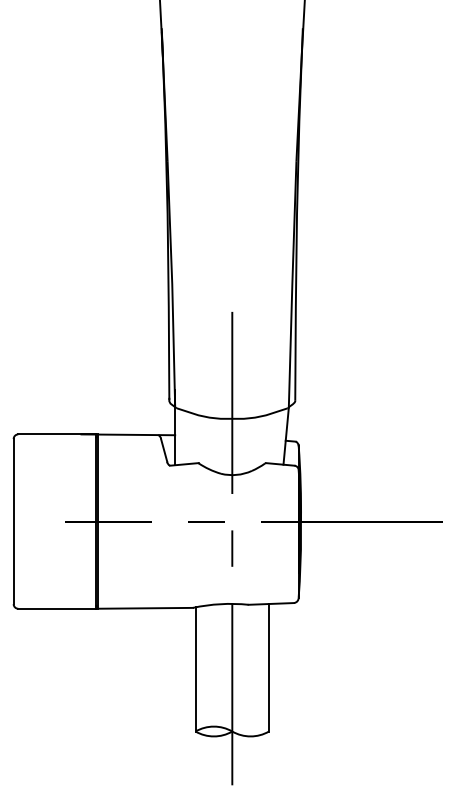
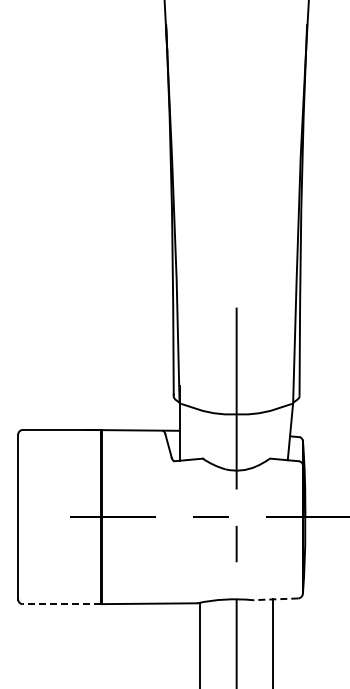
line: (271, 603) -> (275, 598), solid -> dashed
line: (57, 608) -> (62, 603), solid -> dashed

